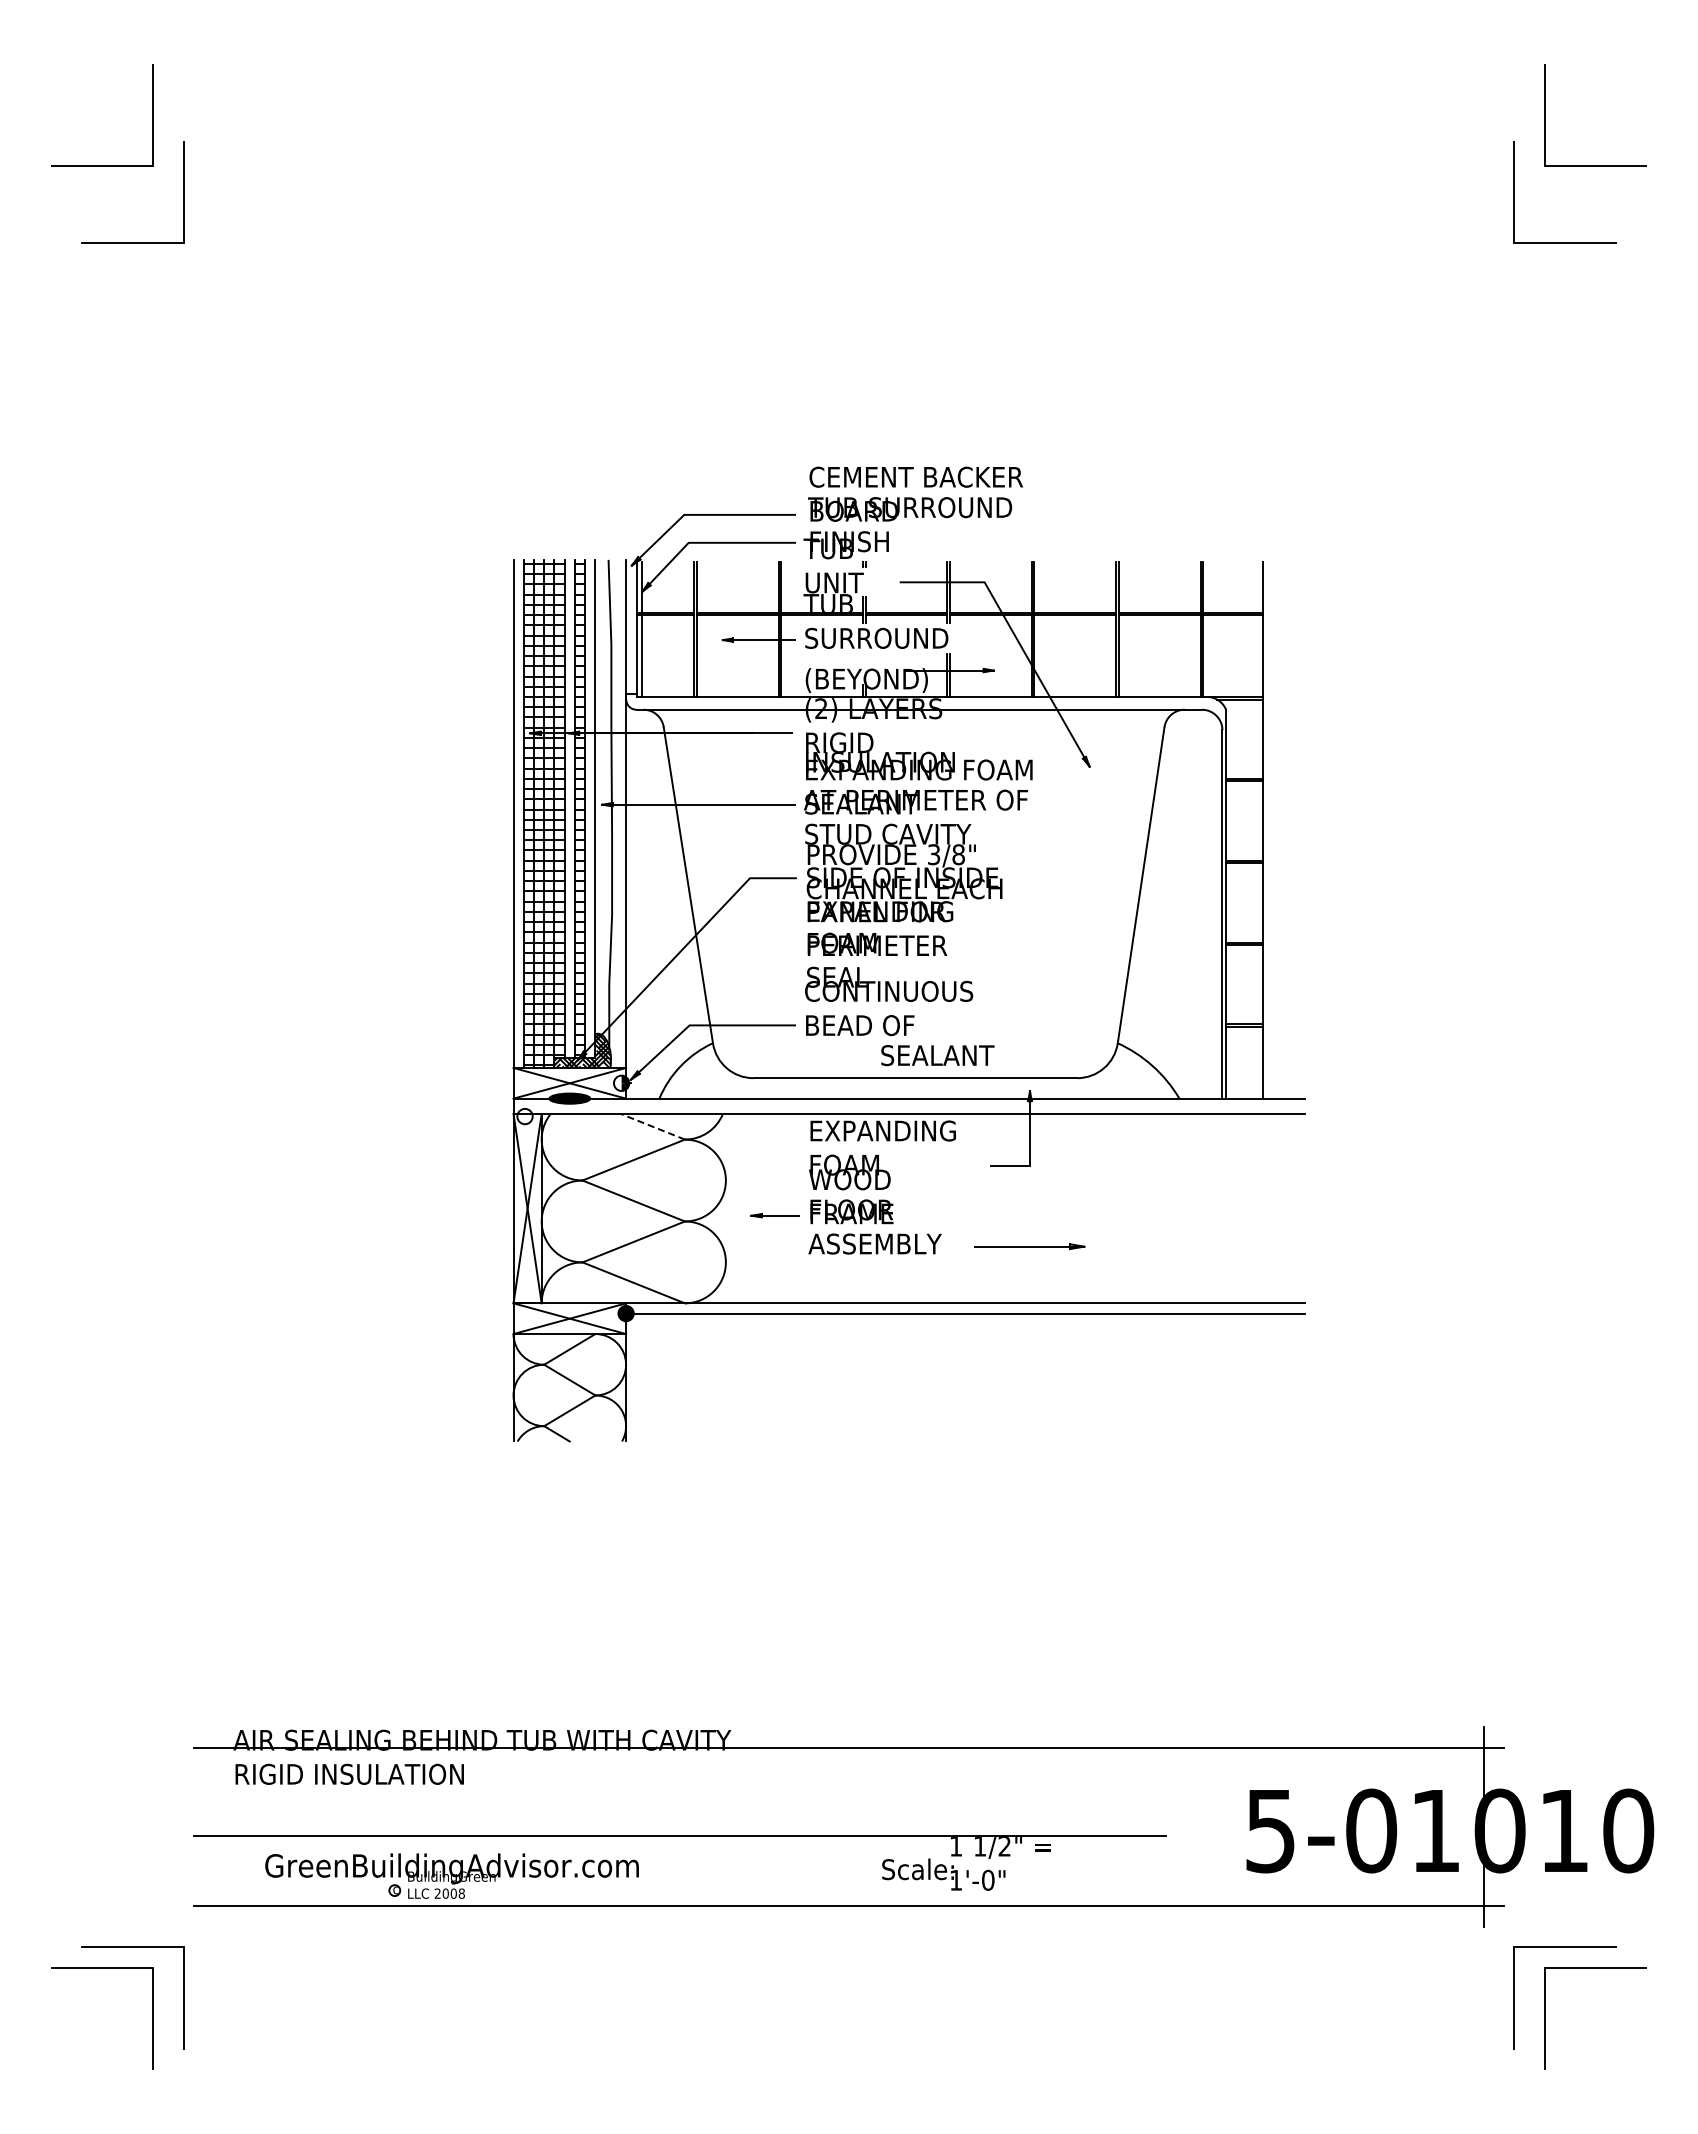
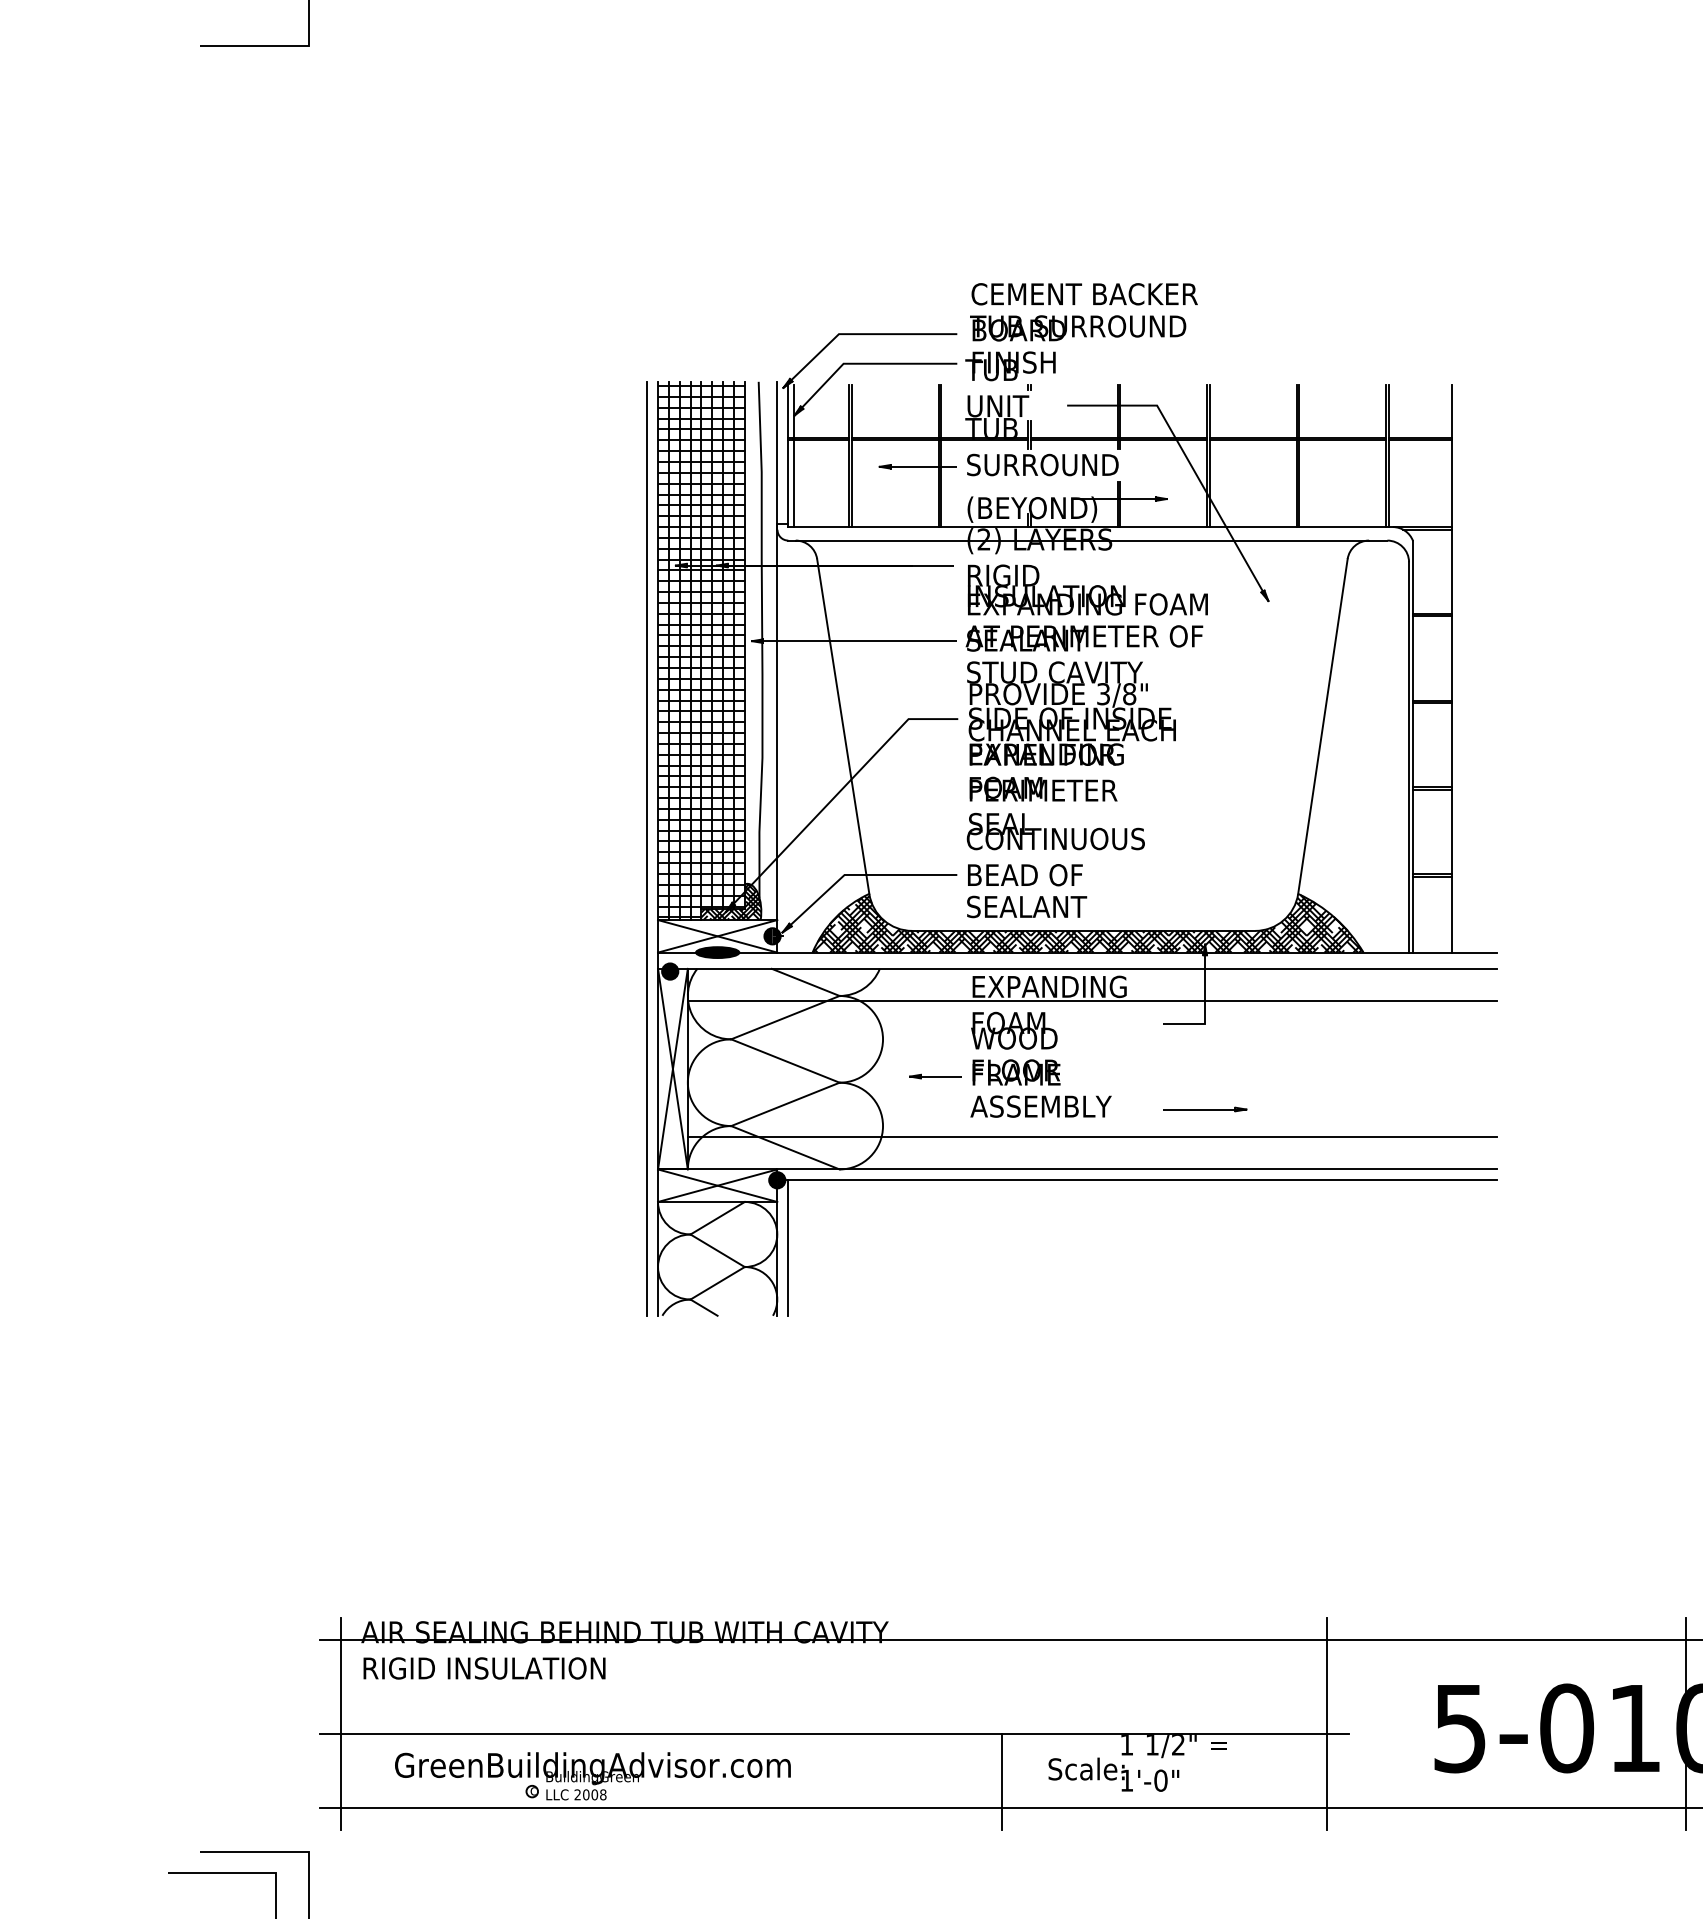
hatch: (569, 809) -> (717, 646), added
hatch: (590, 809) -> (739, 646), added
hatch: (518, 814) -> (663, 651), added
line: (503, 1000) -> (647, 848), added
text: (937, 1055) -> (1026, 906), moved
hatch: (919, 1071) -> (1088, 923), added
fill: (617, 1082) -> (768, 935), added
fill: (524, 1116) -> (669, 971), added
line: (652, 1126) -> (805, 982), dashed -> solid
line: (923, 1144) -> (1092, 1001), added
part: (1029, 1246) -> (1204, 1109), size x0.71
line: (923, 1272) -> (1092, 1136), added
line: (636, 1377) -> (788, 1248), added
line: (214, 1826) -> (341, 1723), added
line: (1145, 1826) -> (1327, 1723), added
line: (837, 1881) -> (1001, 1781), added

